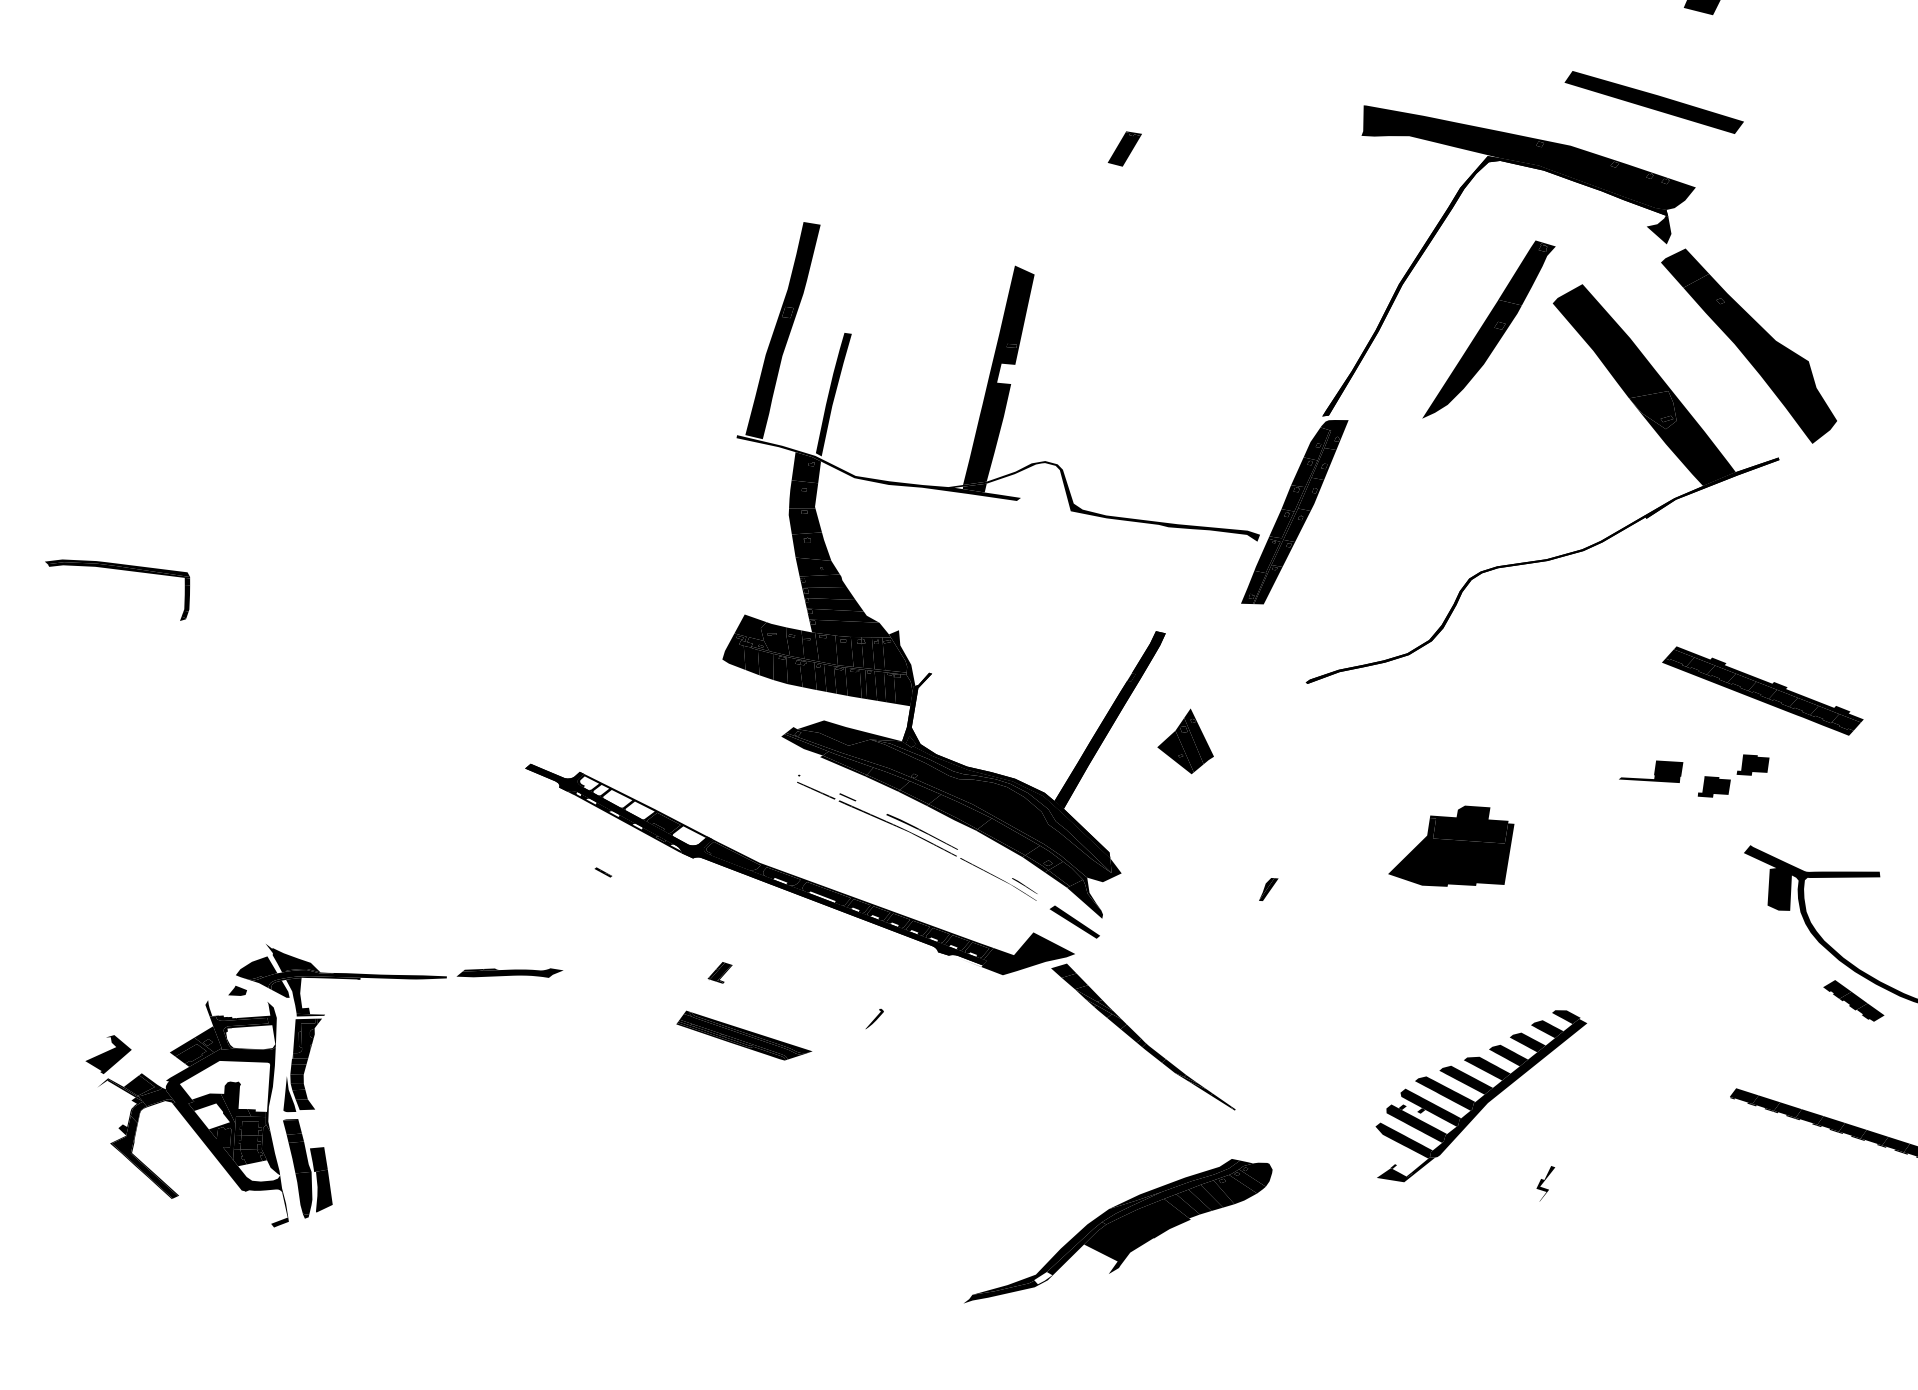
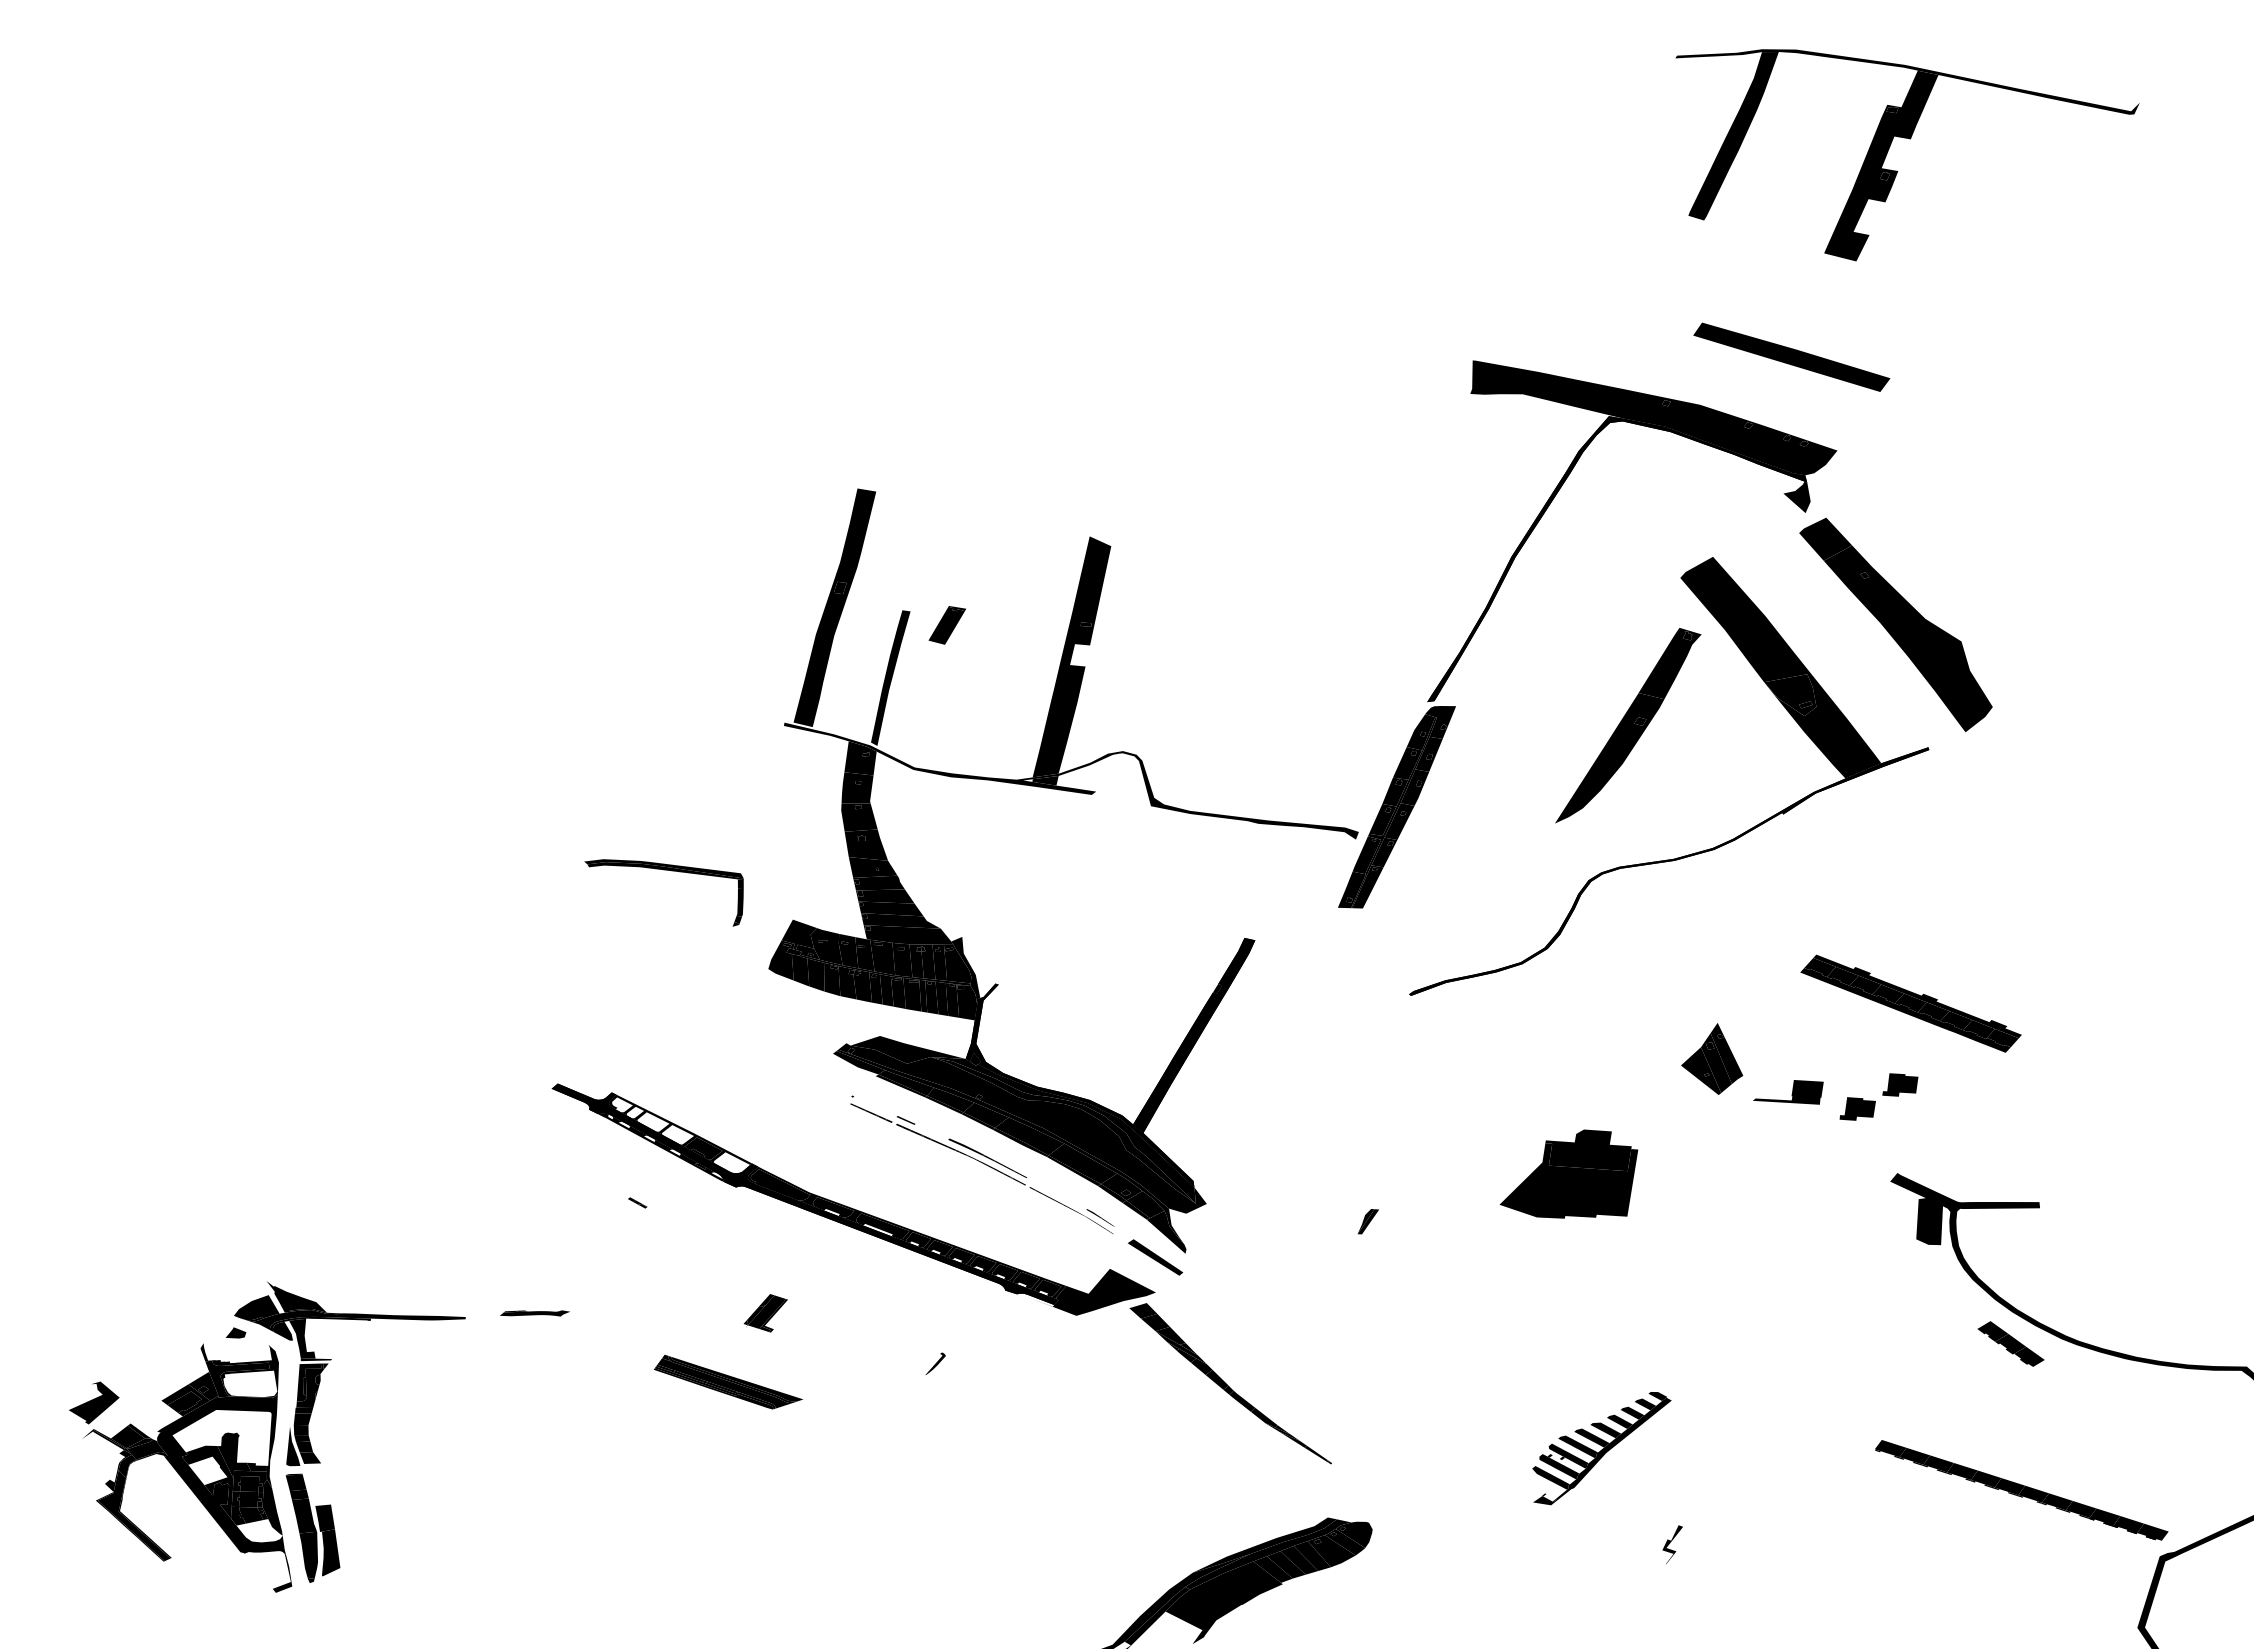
part: (1124, 149) -> (946, 625), moved
part: (1489, 329) -> (1628, 725), moved
part: (117, 569) -> (663, 870), moved
part: (1185, 740) -> (1712, 1058), moved
part: (719, 972) -> (765, 1312), size x1.6
part: (509, 973) -> (534, 1313), size x0.6
part: (744, 1035) -> (728, 1382), moved
part: (1480, 1096) -> (1601, 1448), size x0.6

